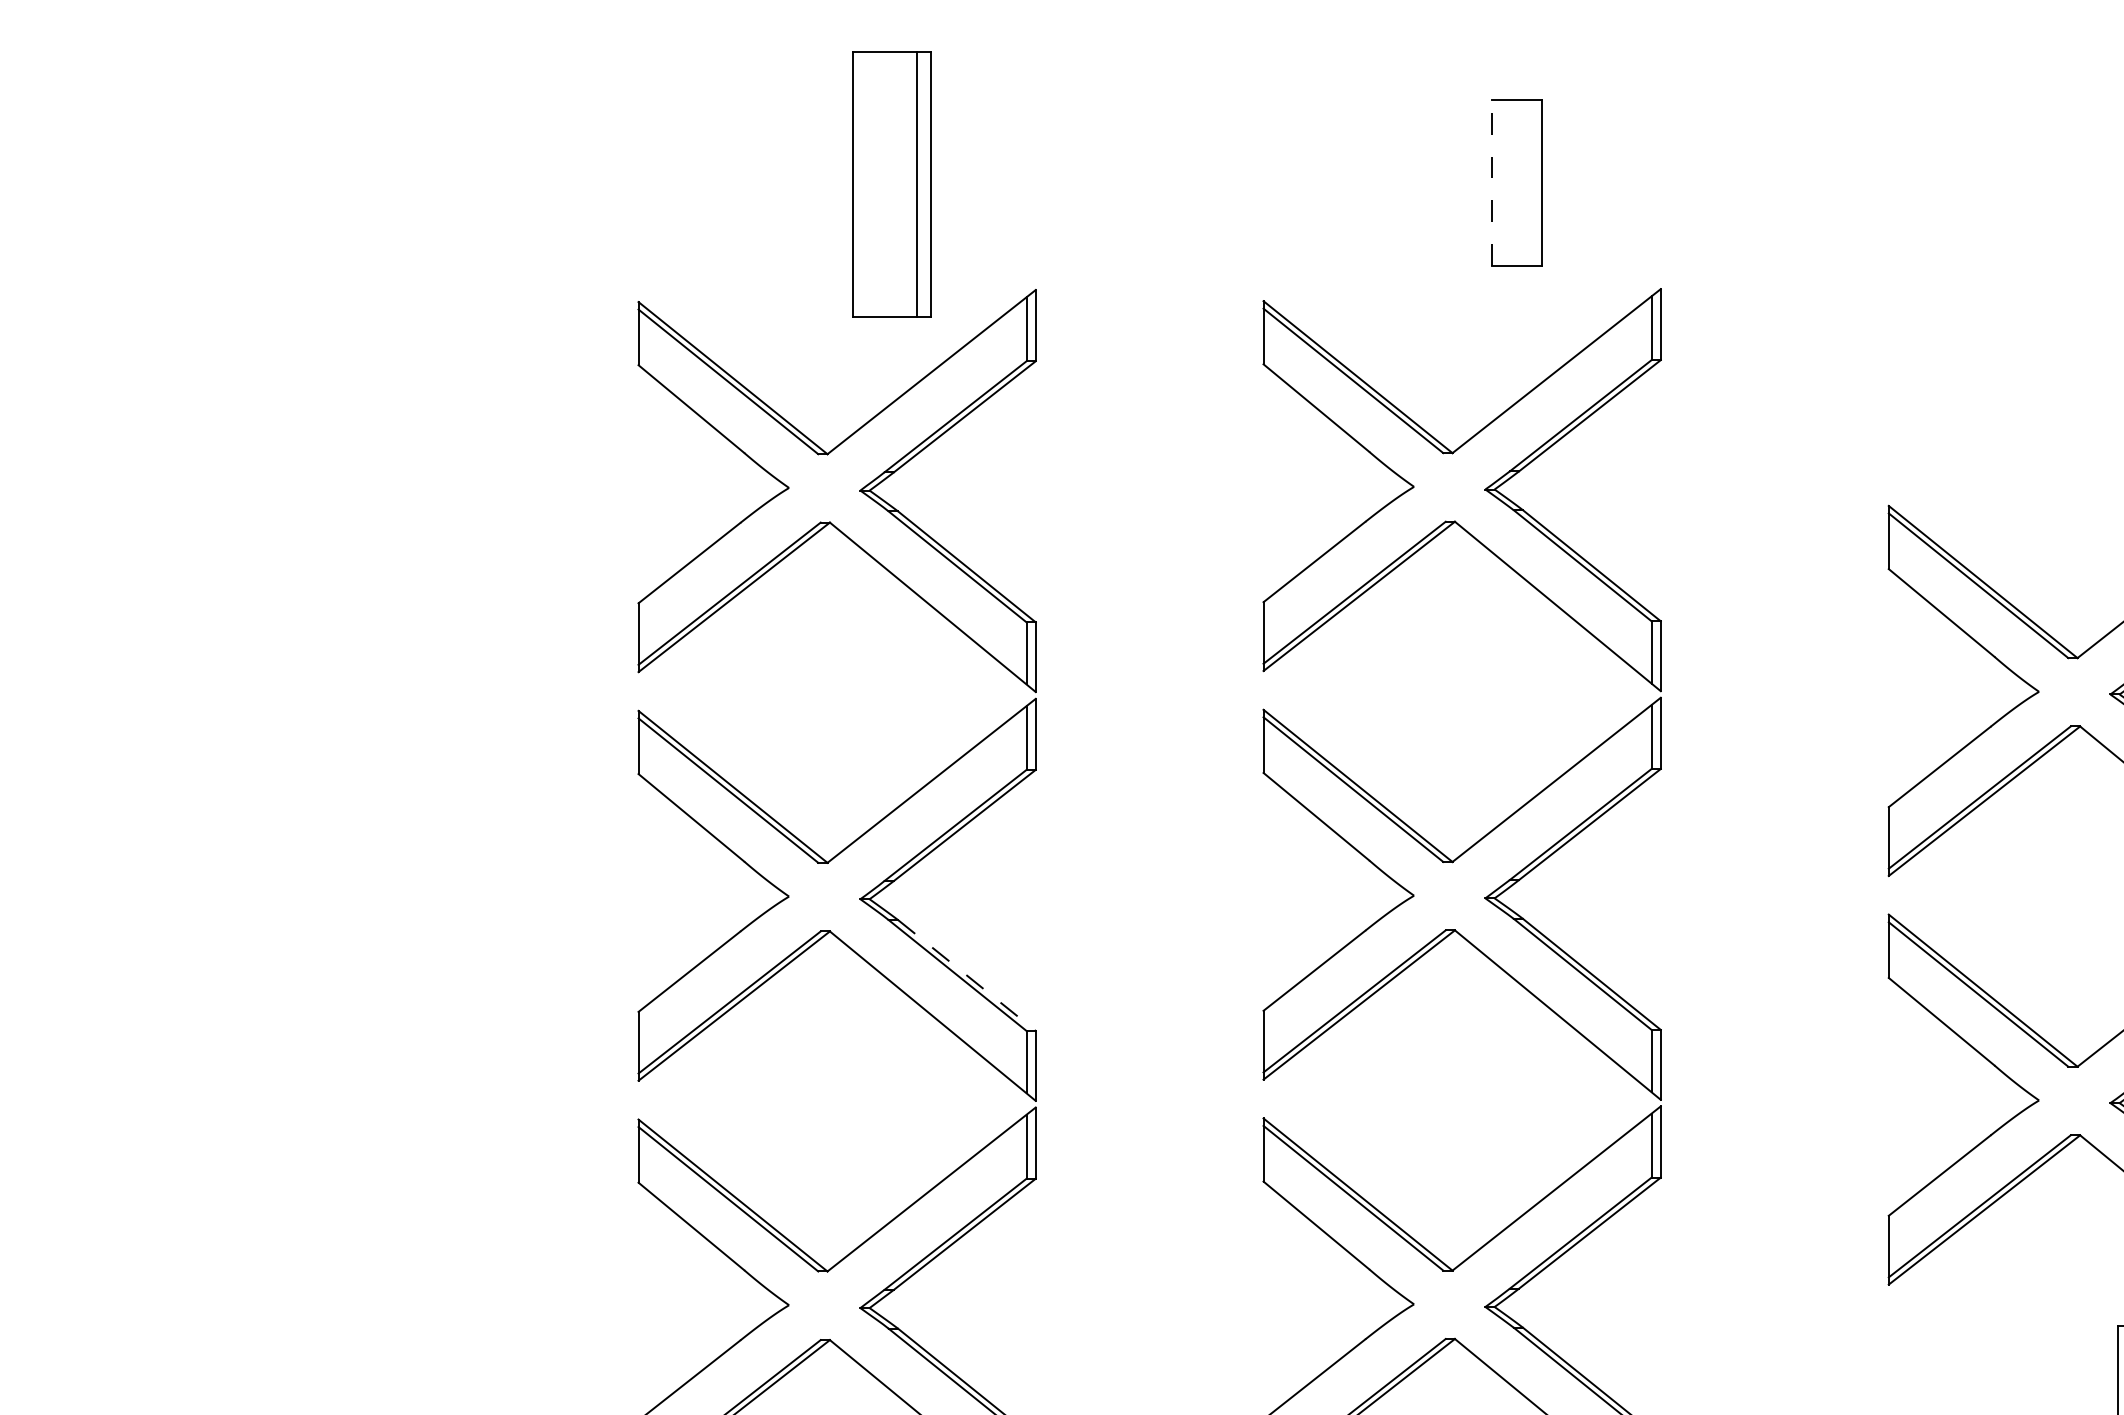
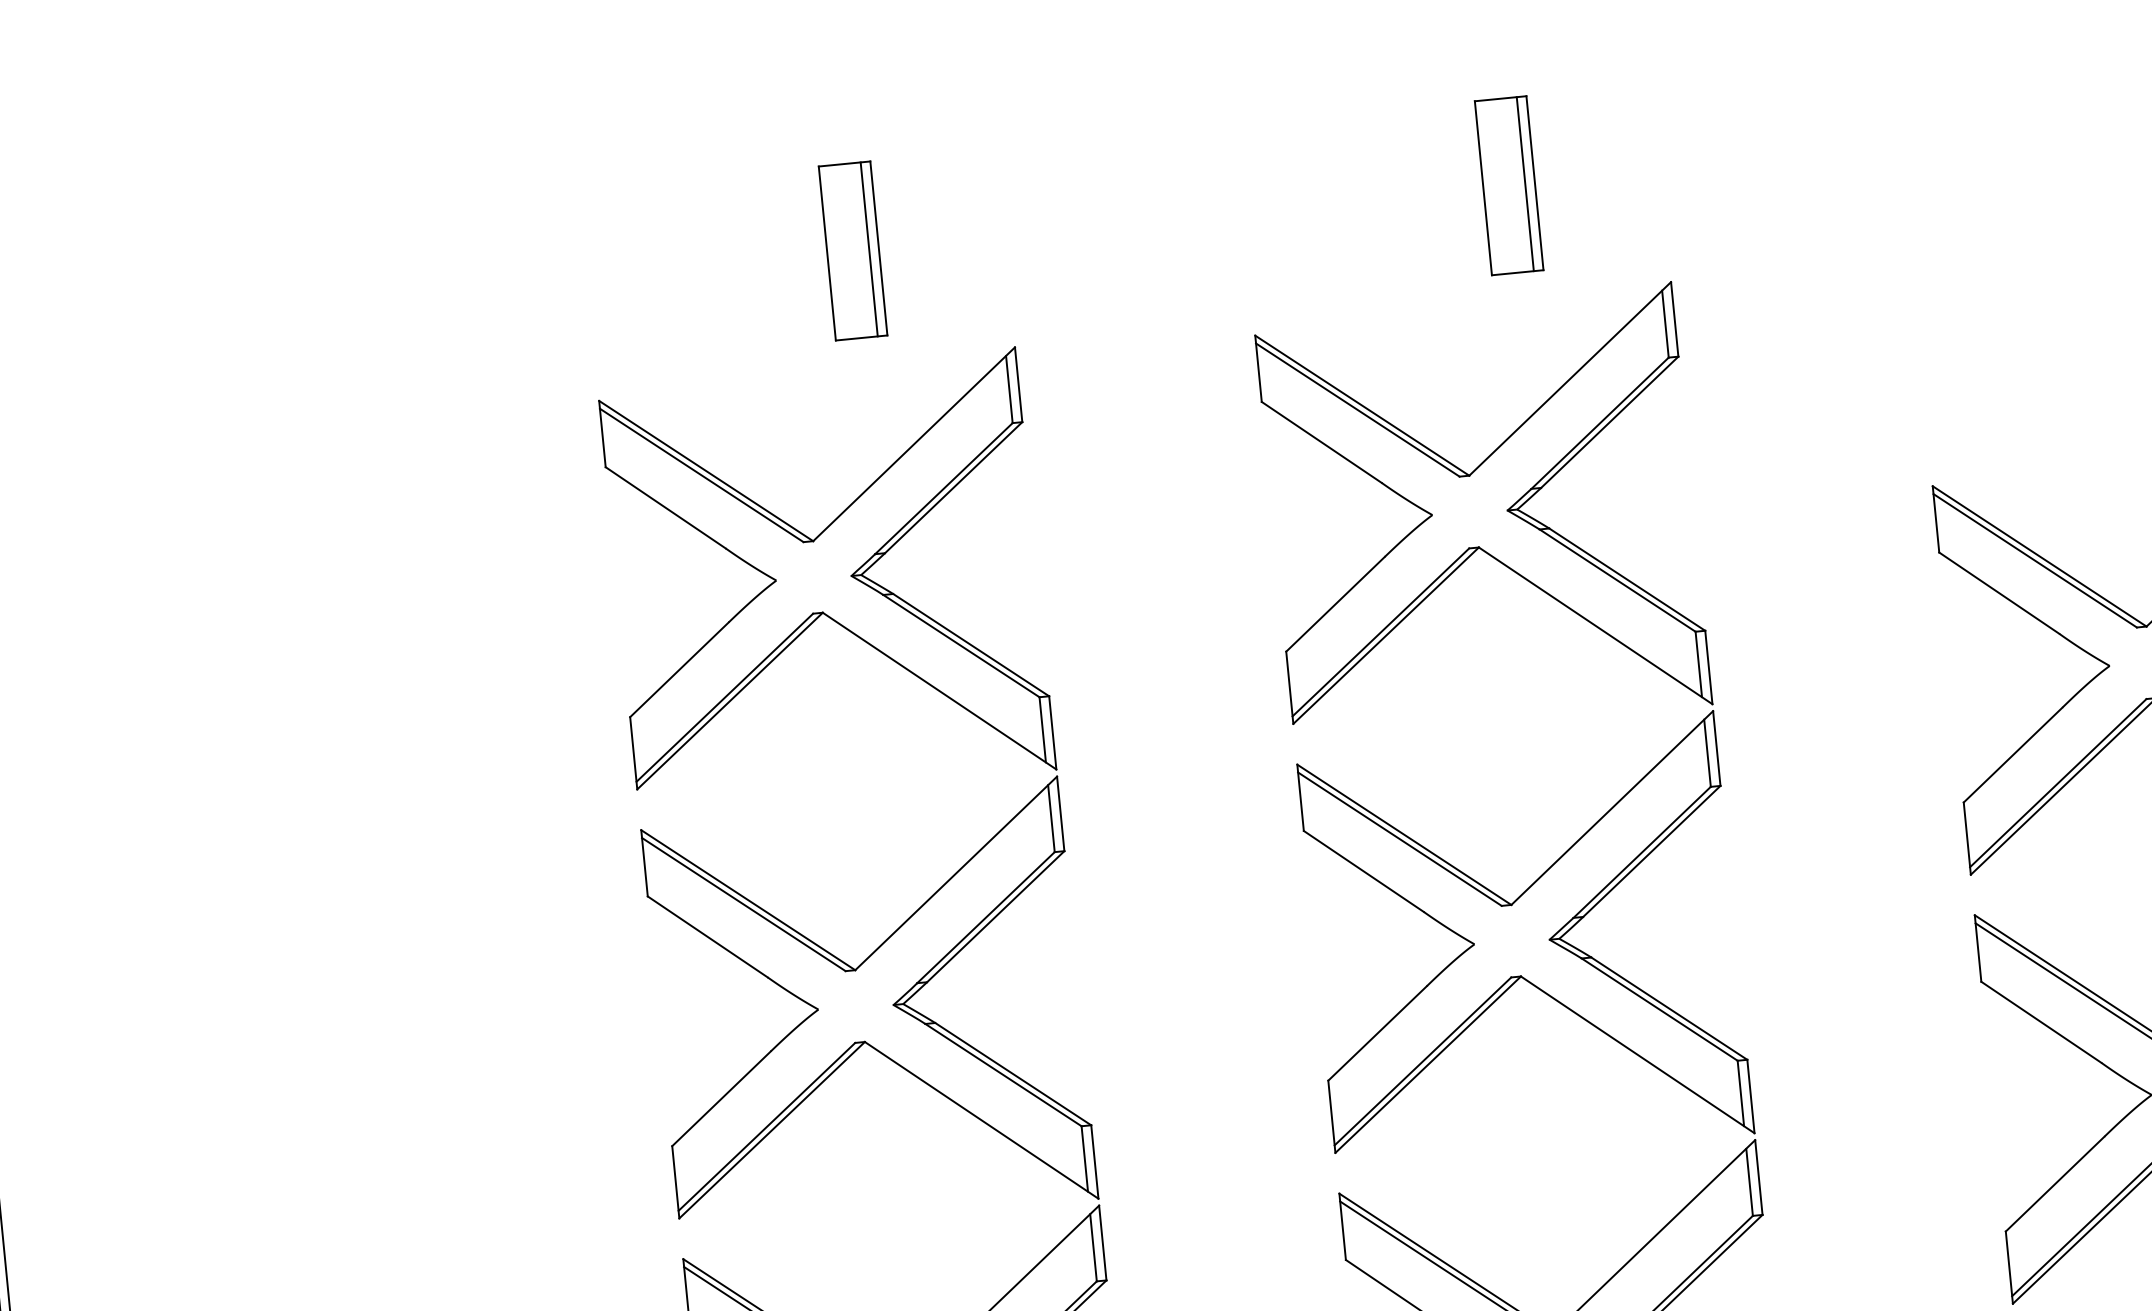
part: (891, 183) -> (852, 250), size x0.62
line: (1492, 183) -> (1483, 188), dashed -> solid
line: (1532, 183) -> (1525, 184), added
line: (967, 975) -> (1013, 1074), dashed -> solid

